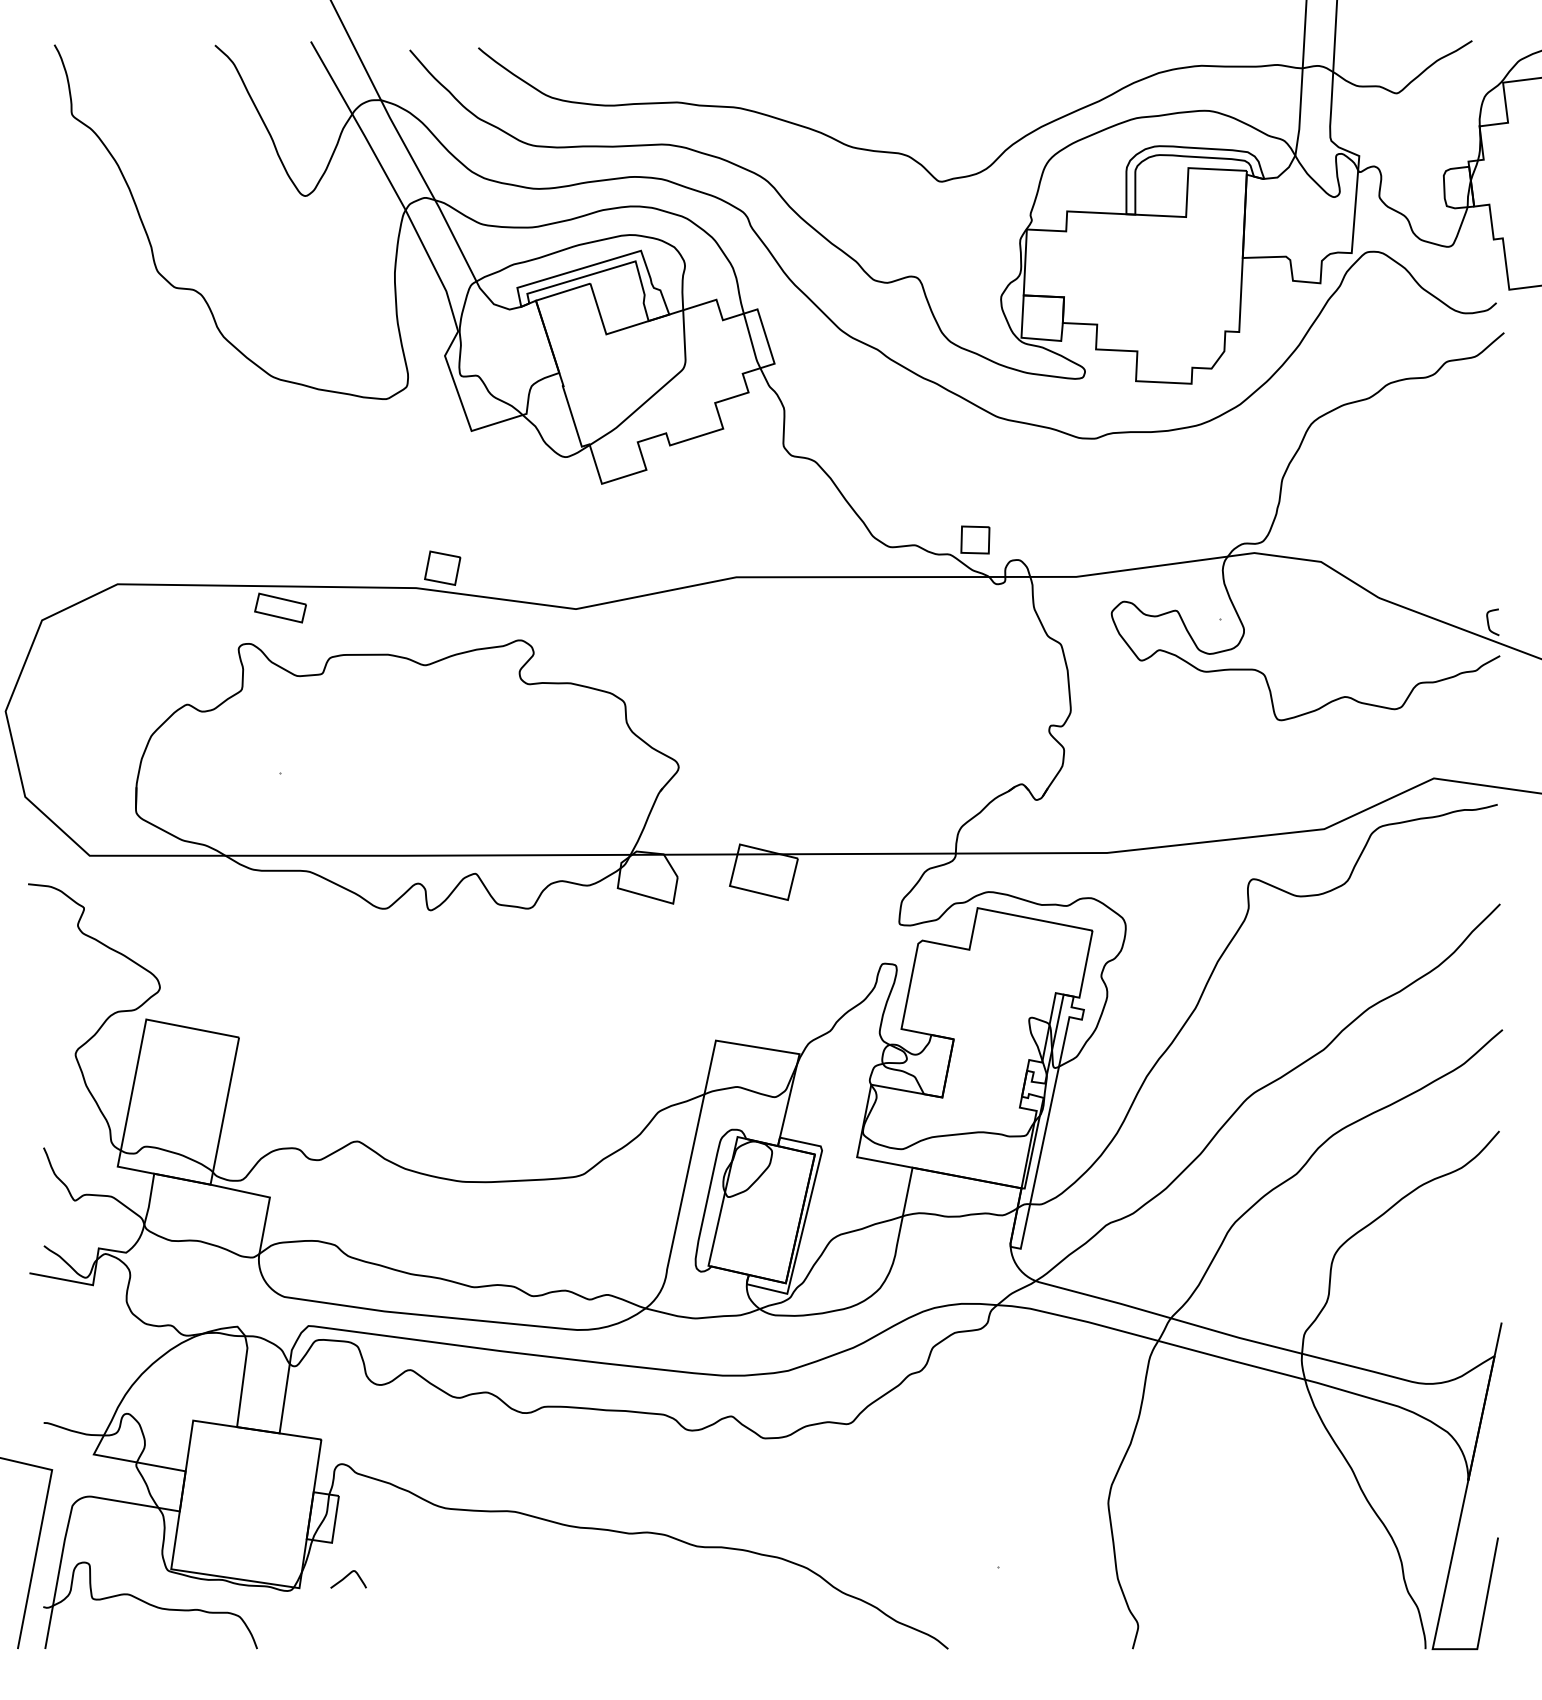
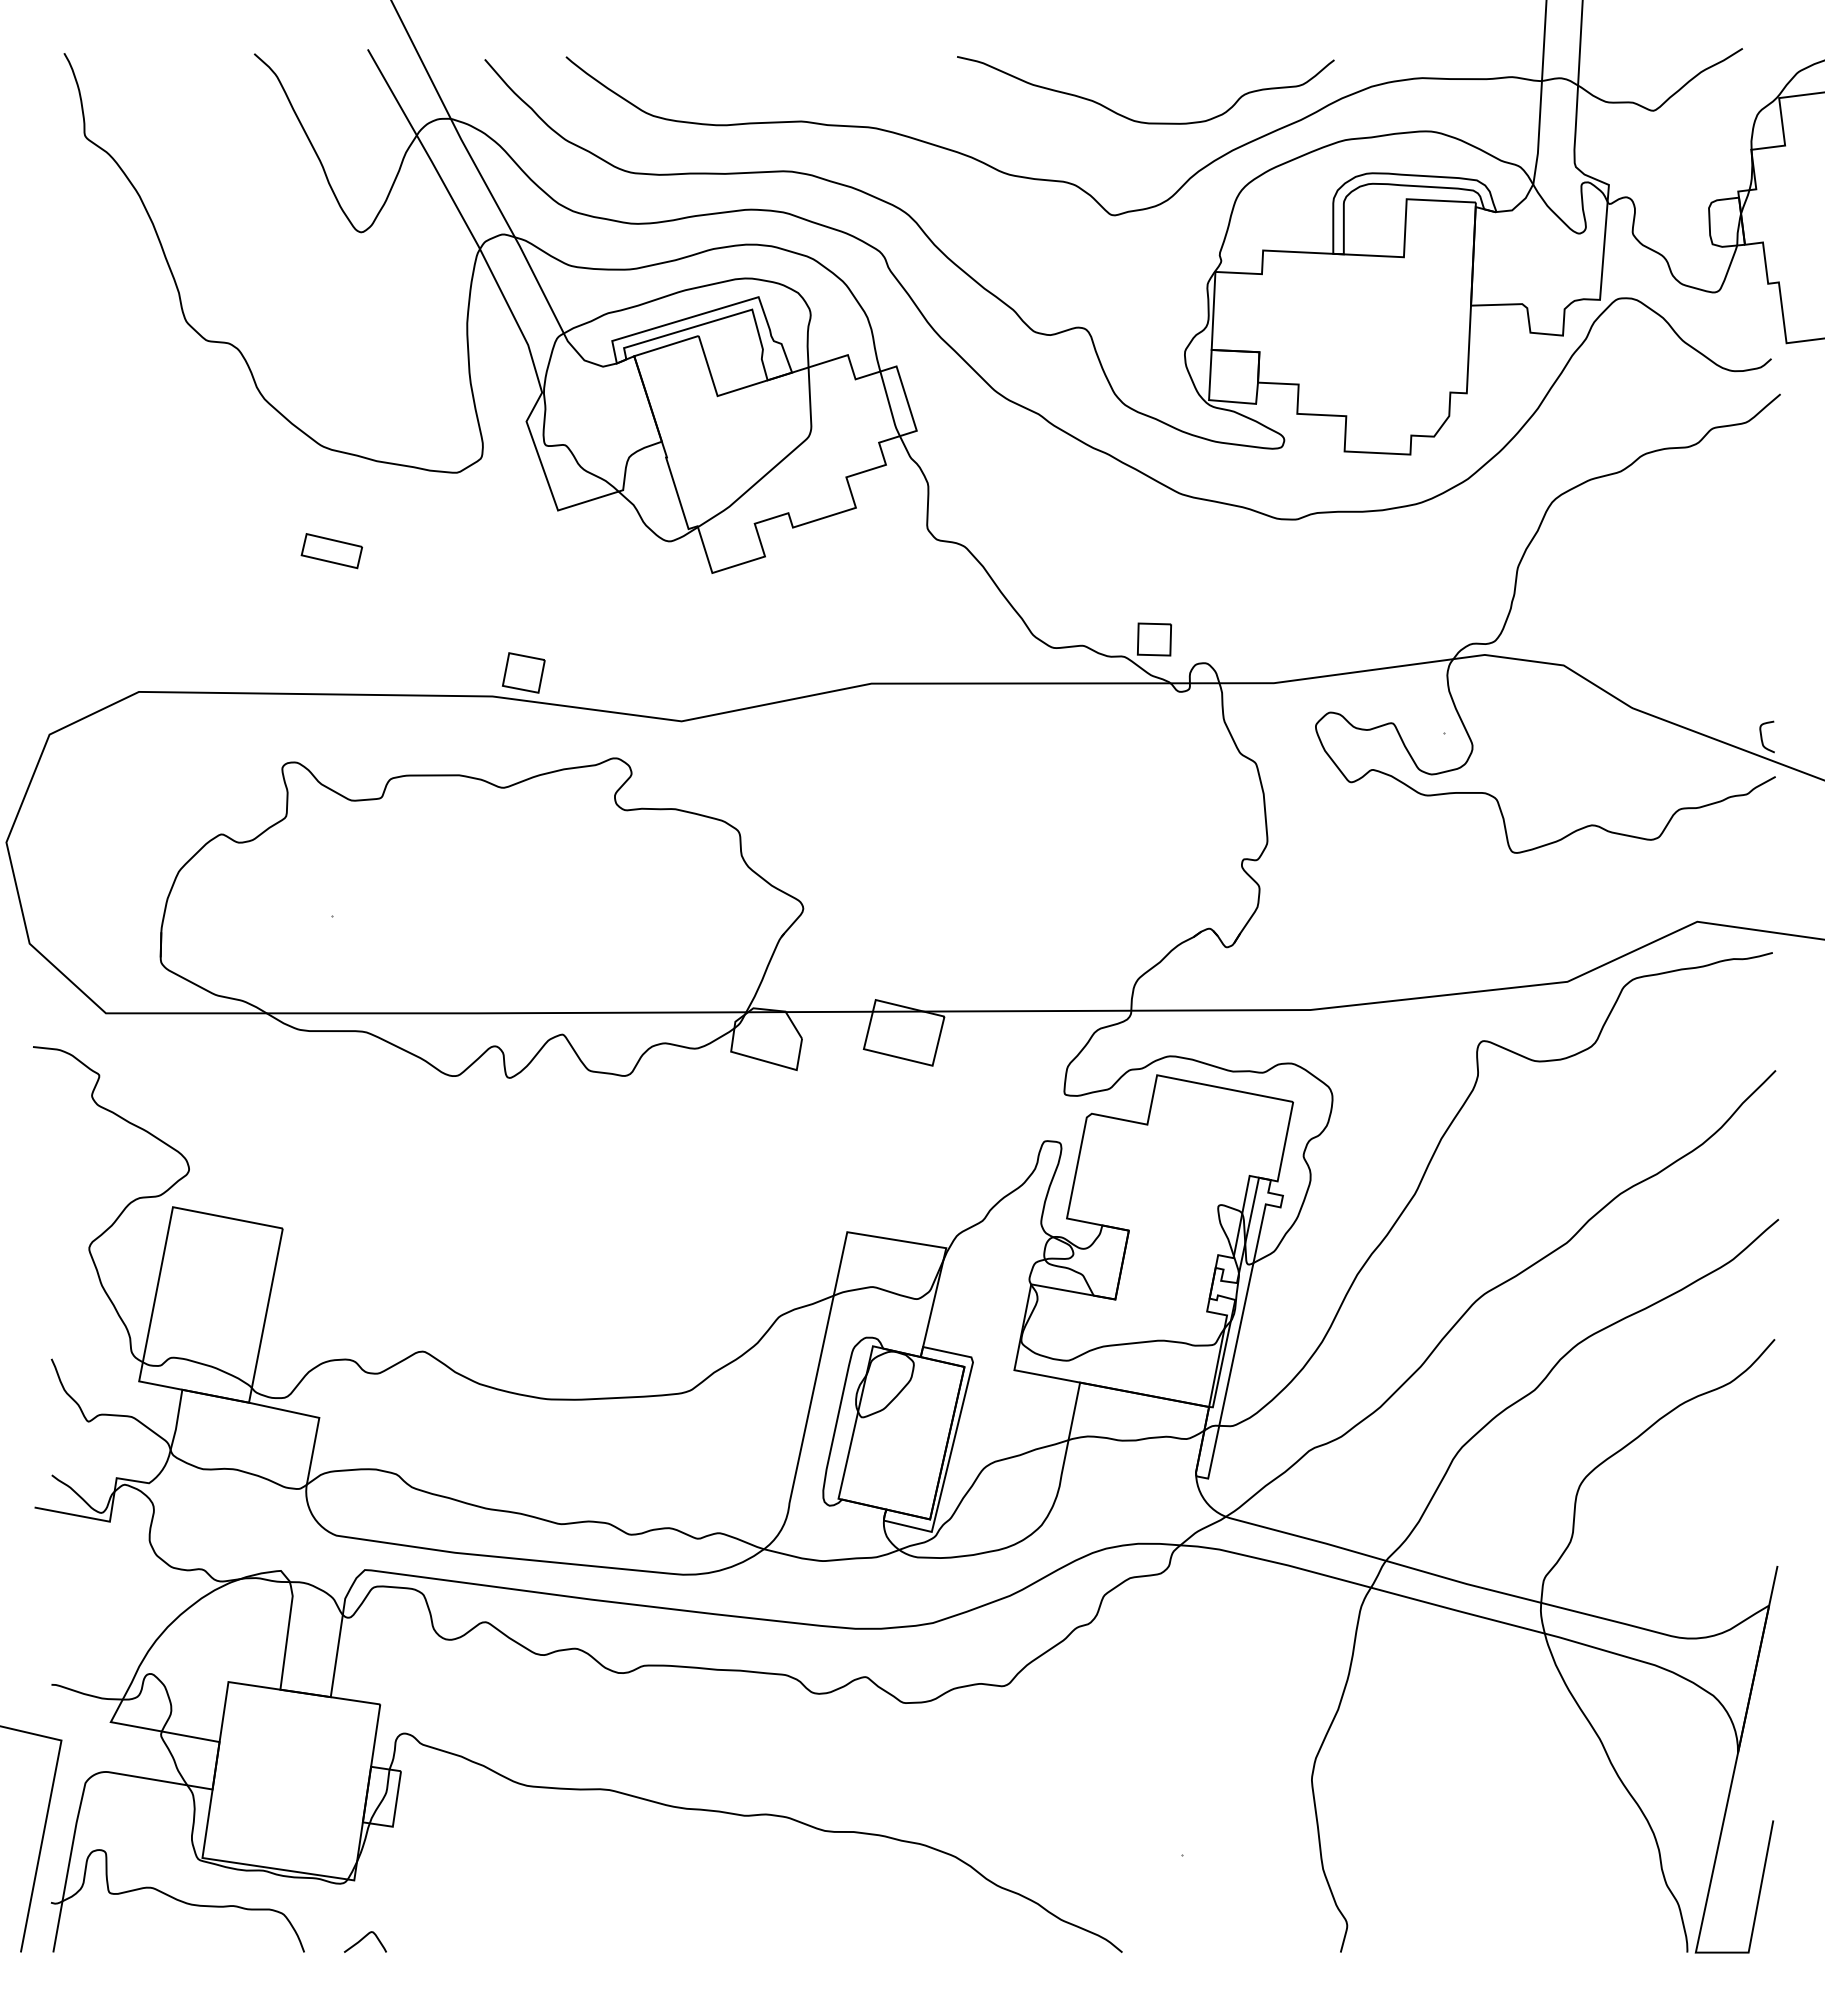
curve: (961, 101) -> (1137, 120), added
part: (280, 608) -> (331, 551), moved
curve: (346, 1577) -> (363, 1939), moved

